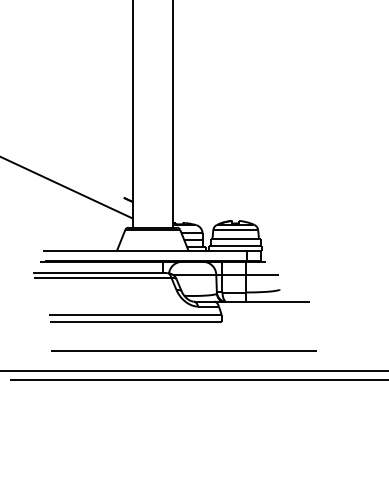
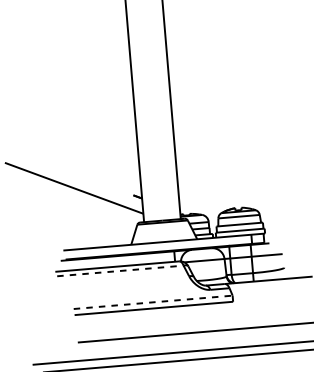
line: (102, 278) -> (120, 271), solid -> dashed
line: (135, 314) -> (153, 301), solid -> dashed

